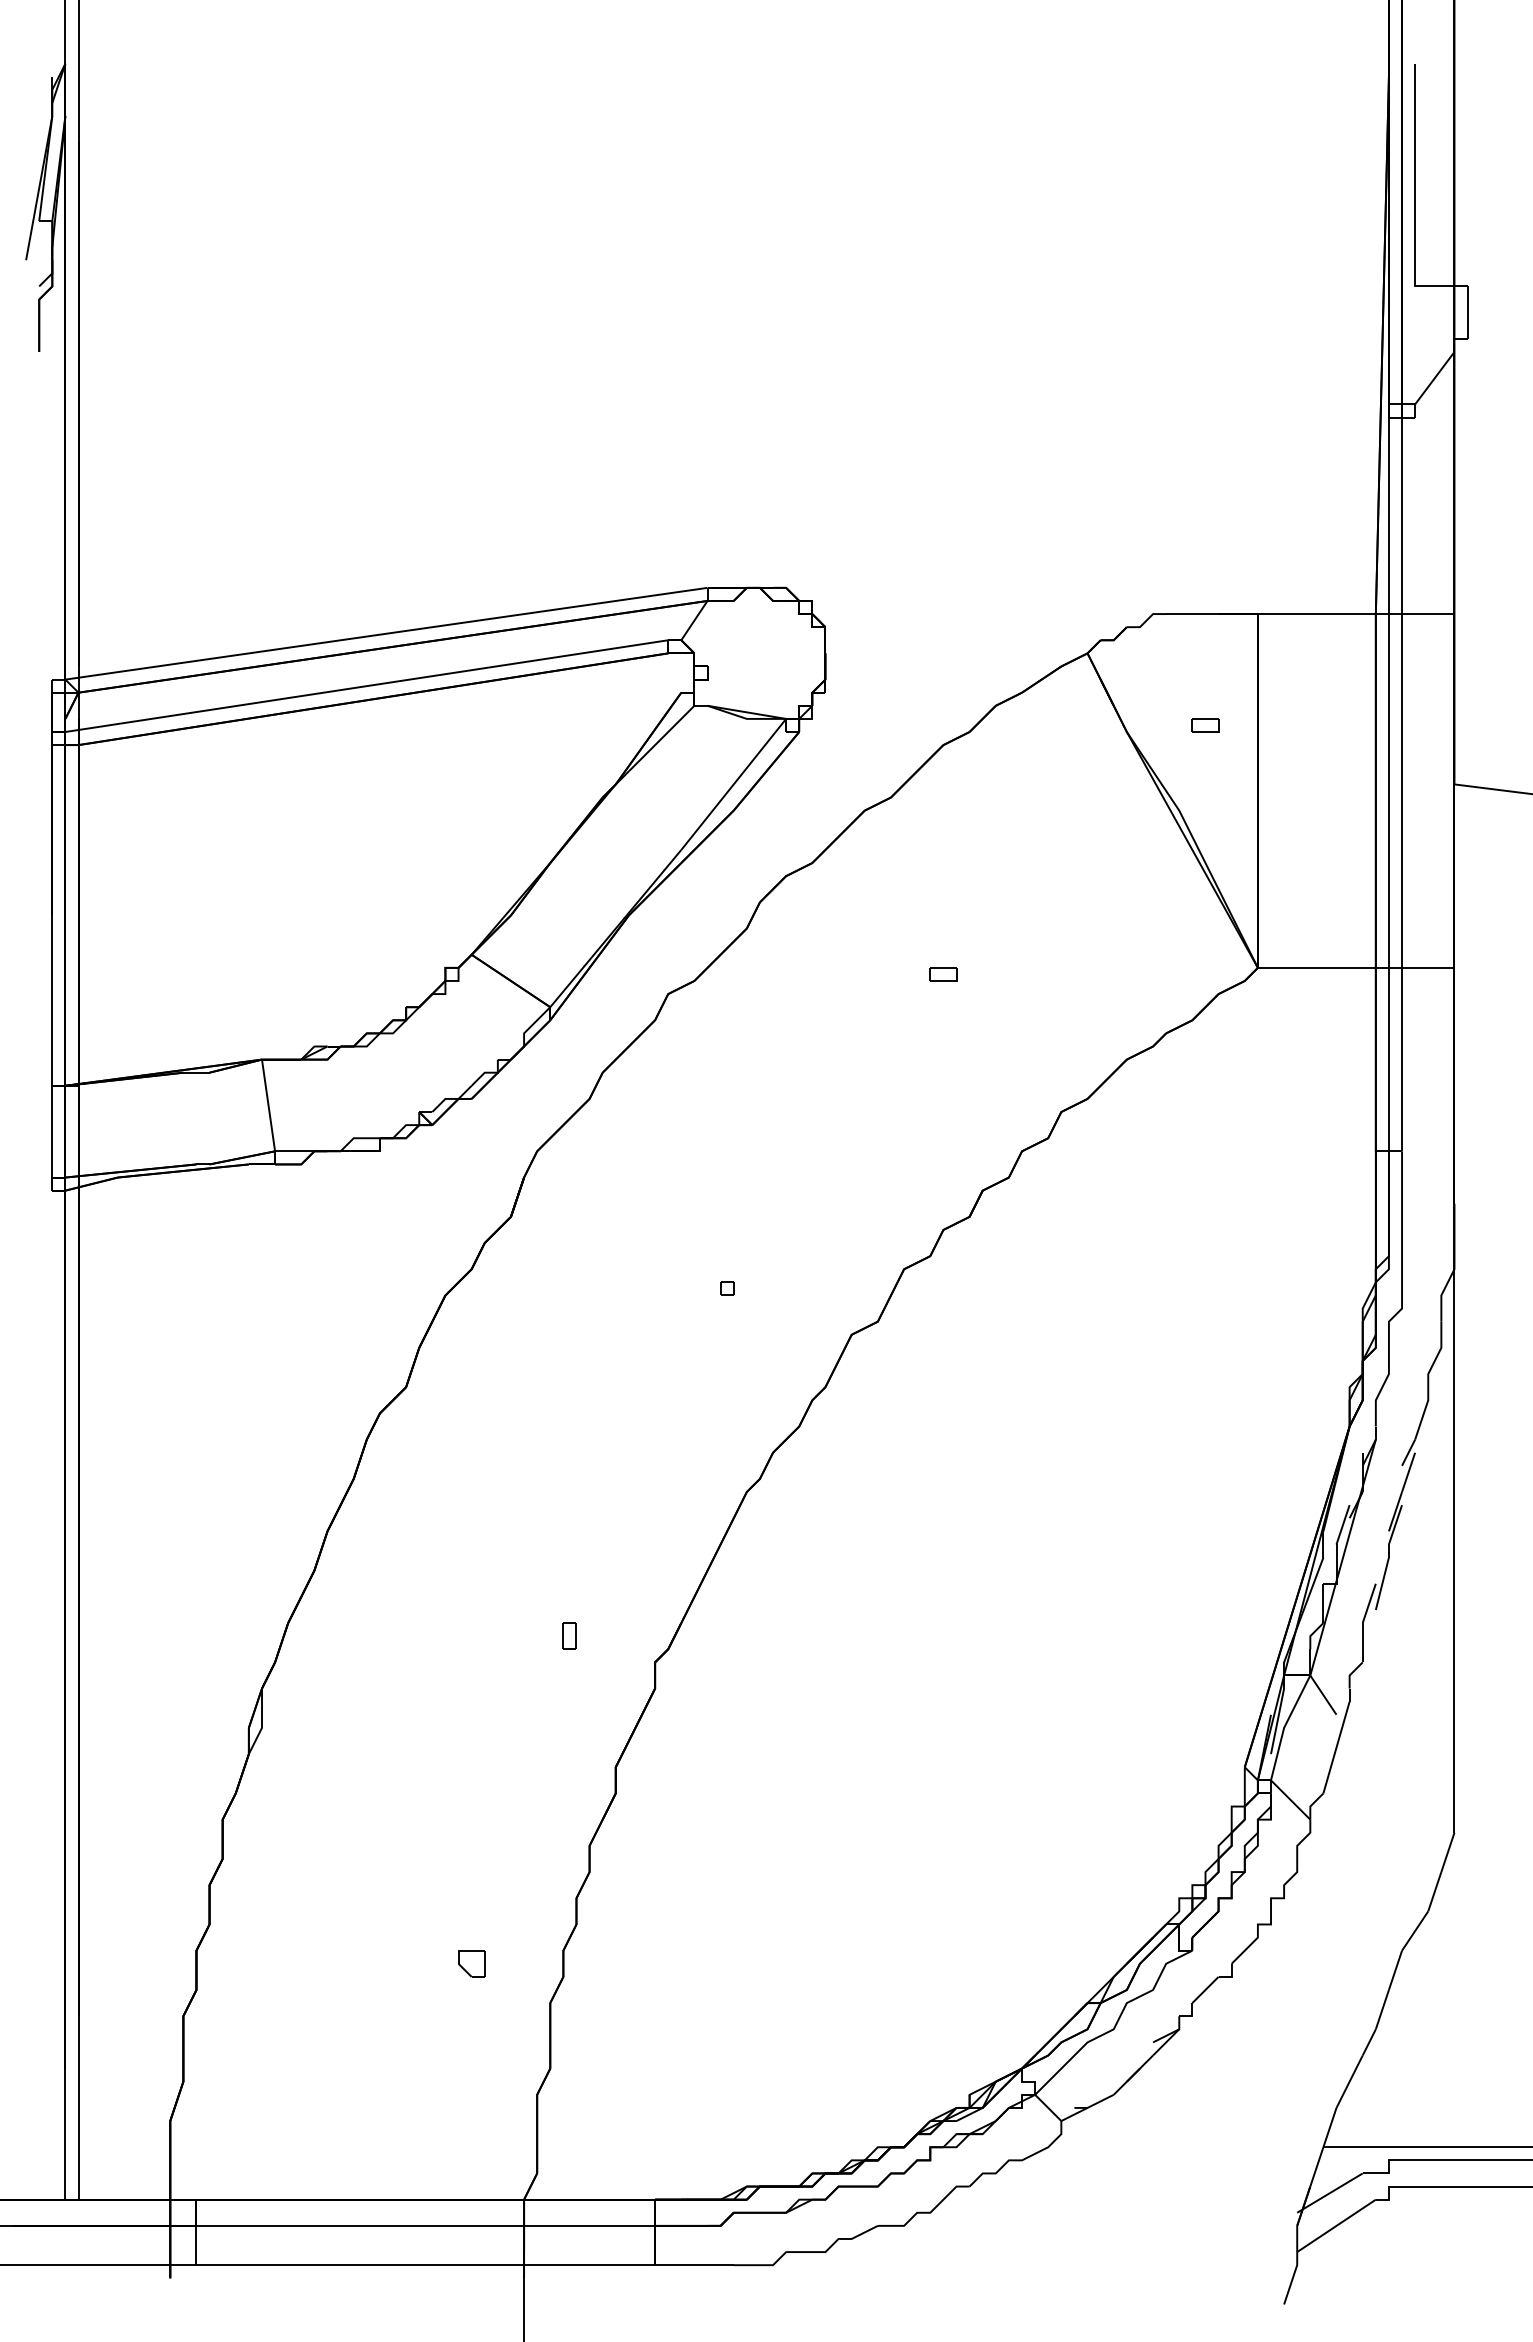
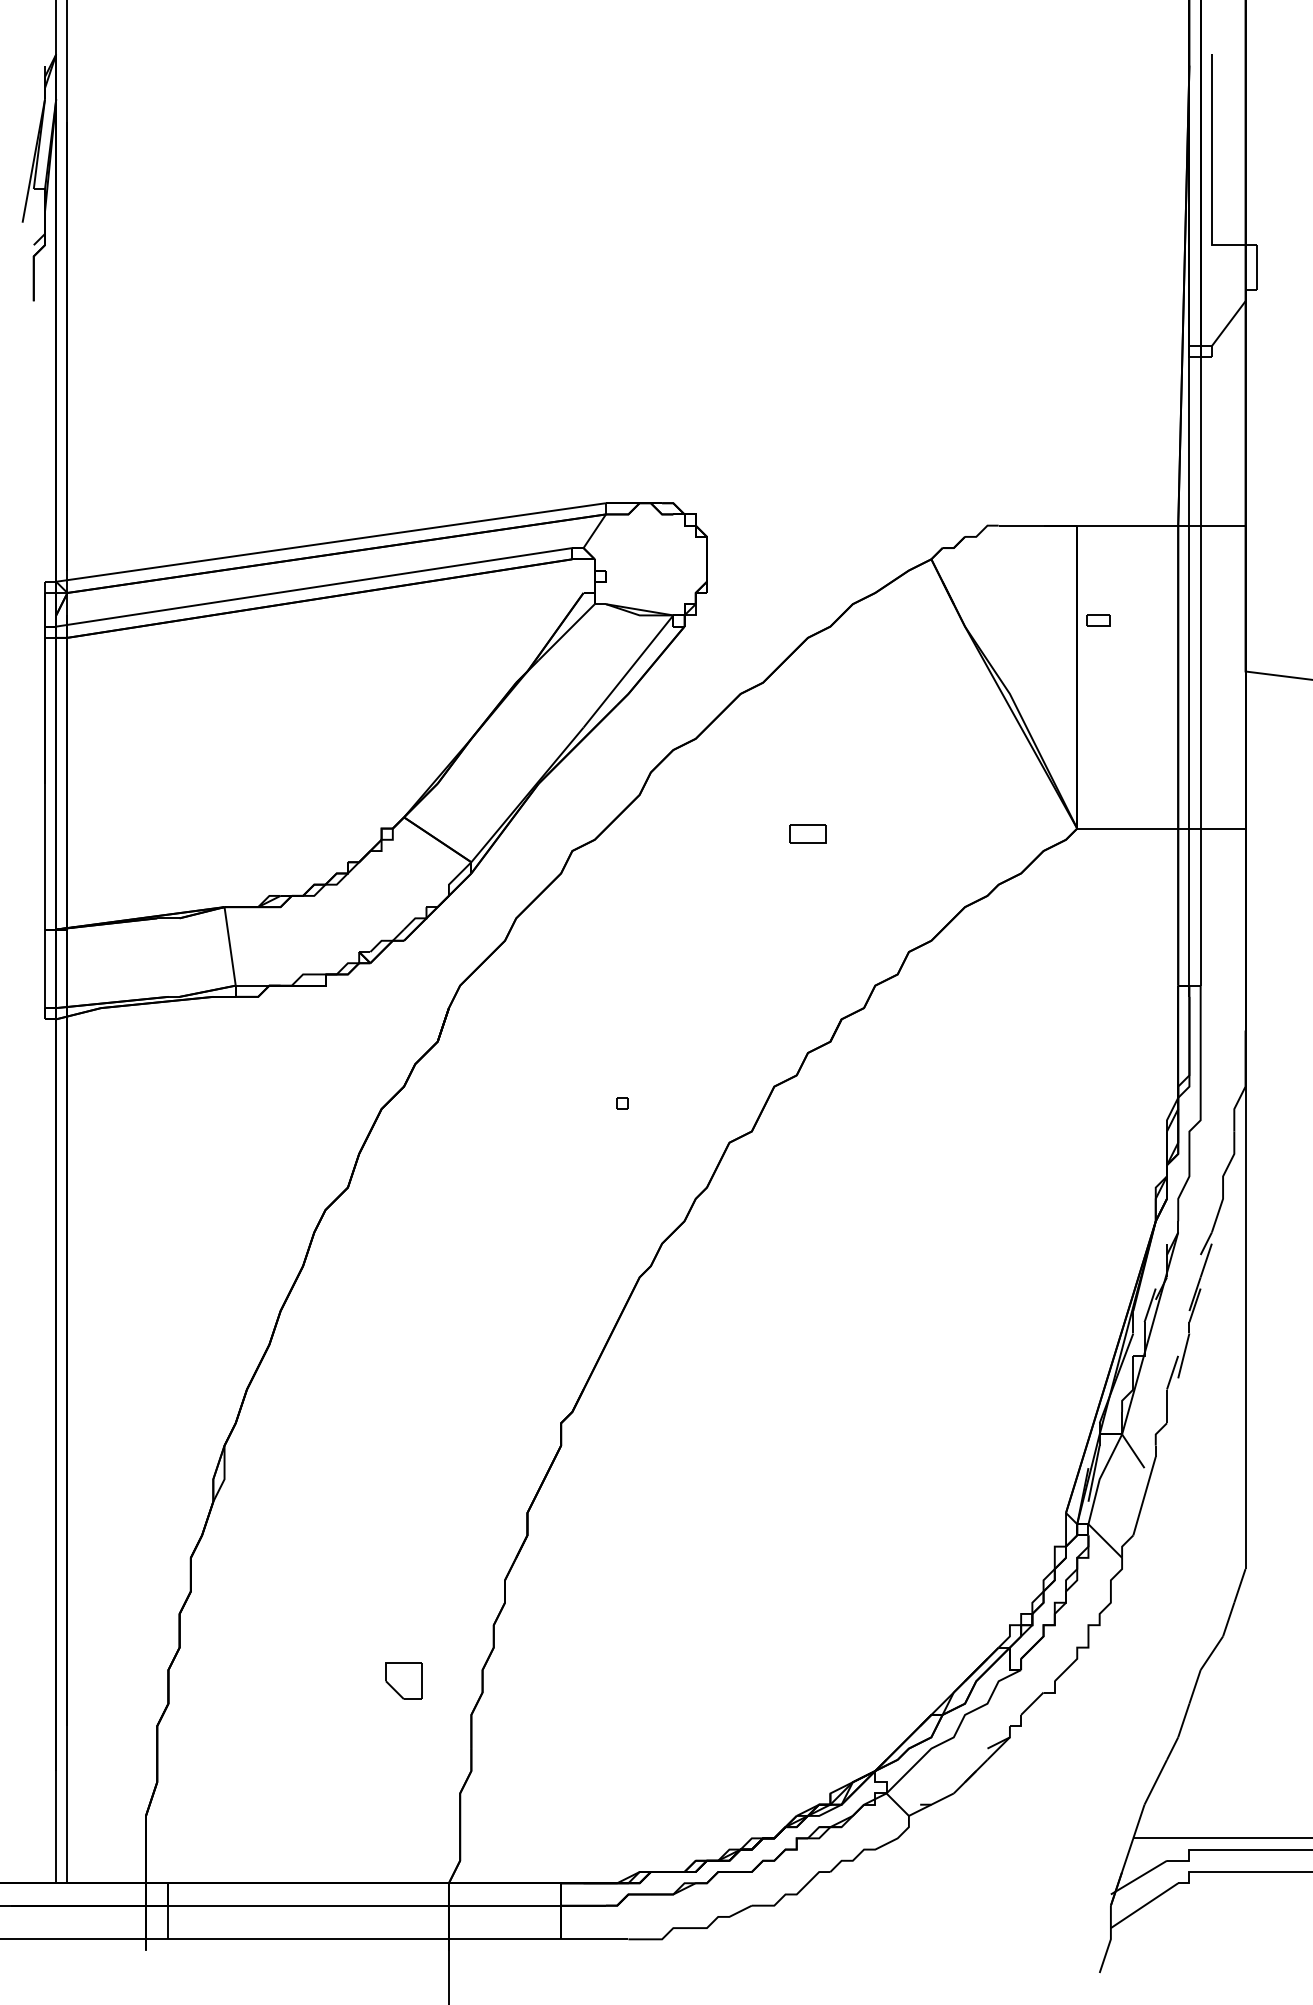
part: (1205, 725) -> (1098, 620), moved
part: (943, 974) -> (808, 834), size x1.6
part: (569, 1635) -> (487, 1400), removed
part: (471, 1963) -> (403, 1681), size x1.6

